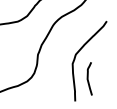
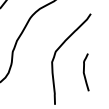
curve: (88, 78) -> (84, 71), moved

